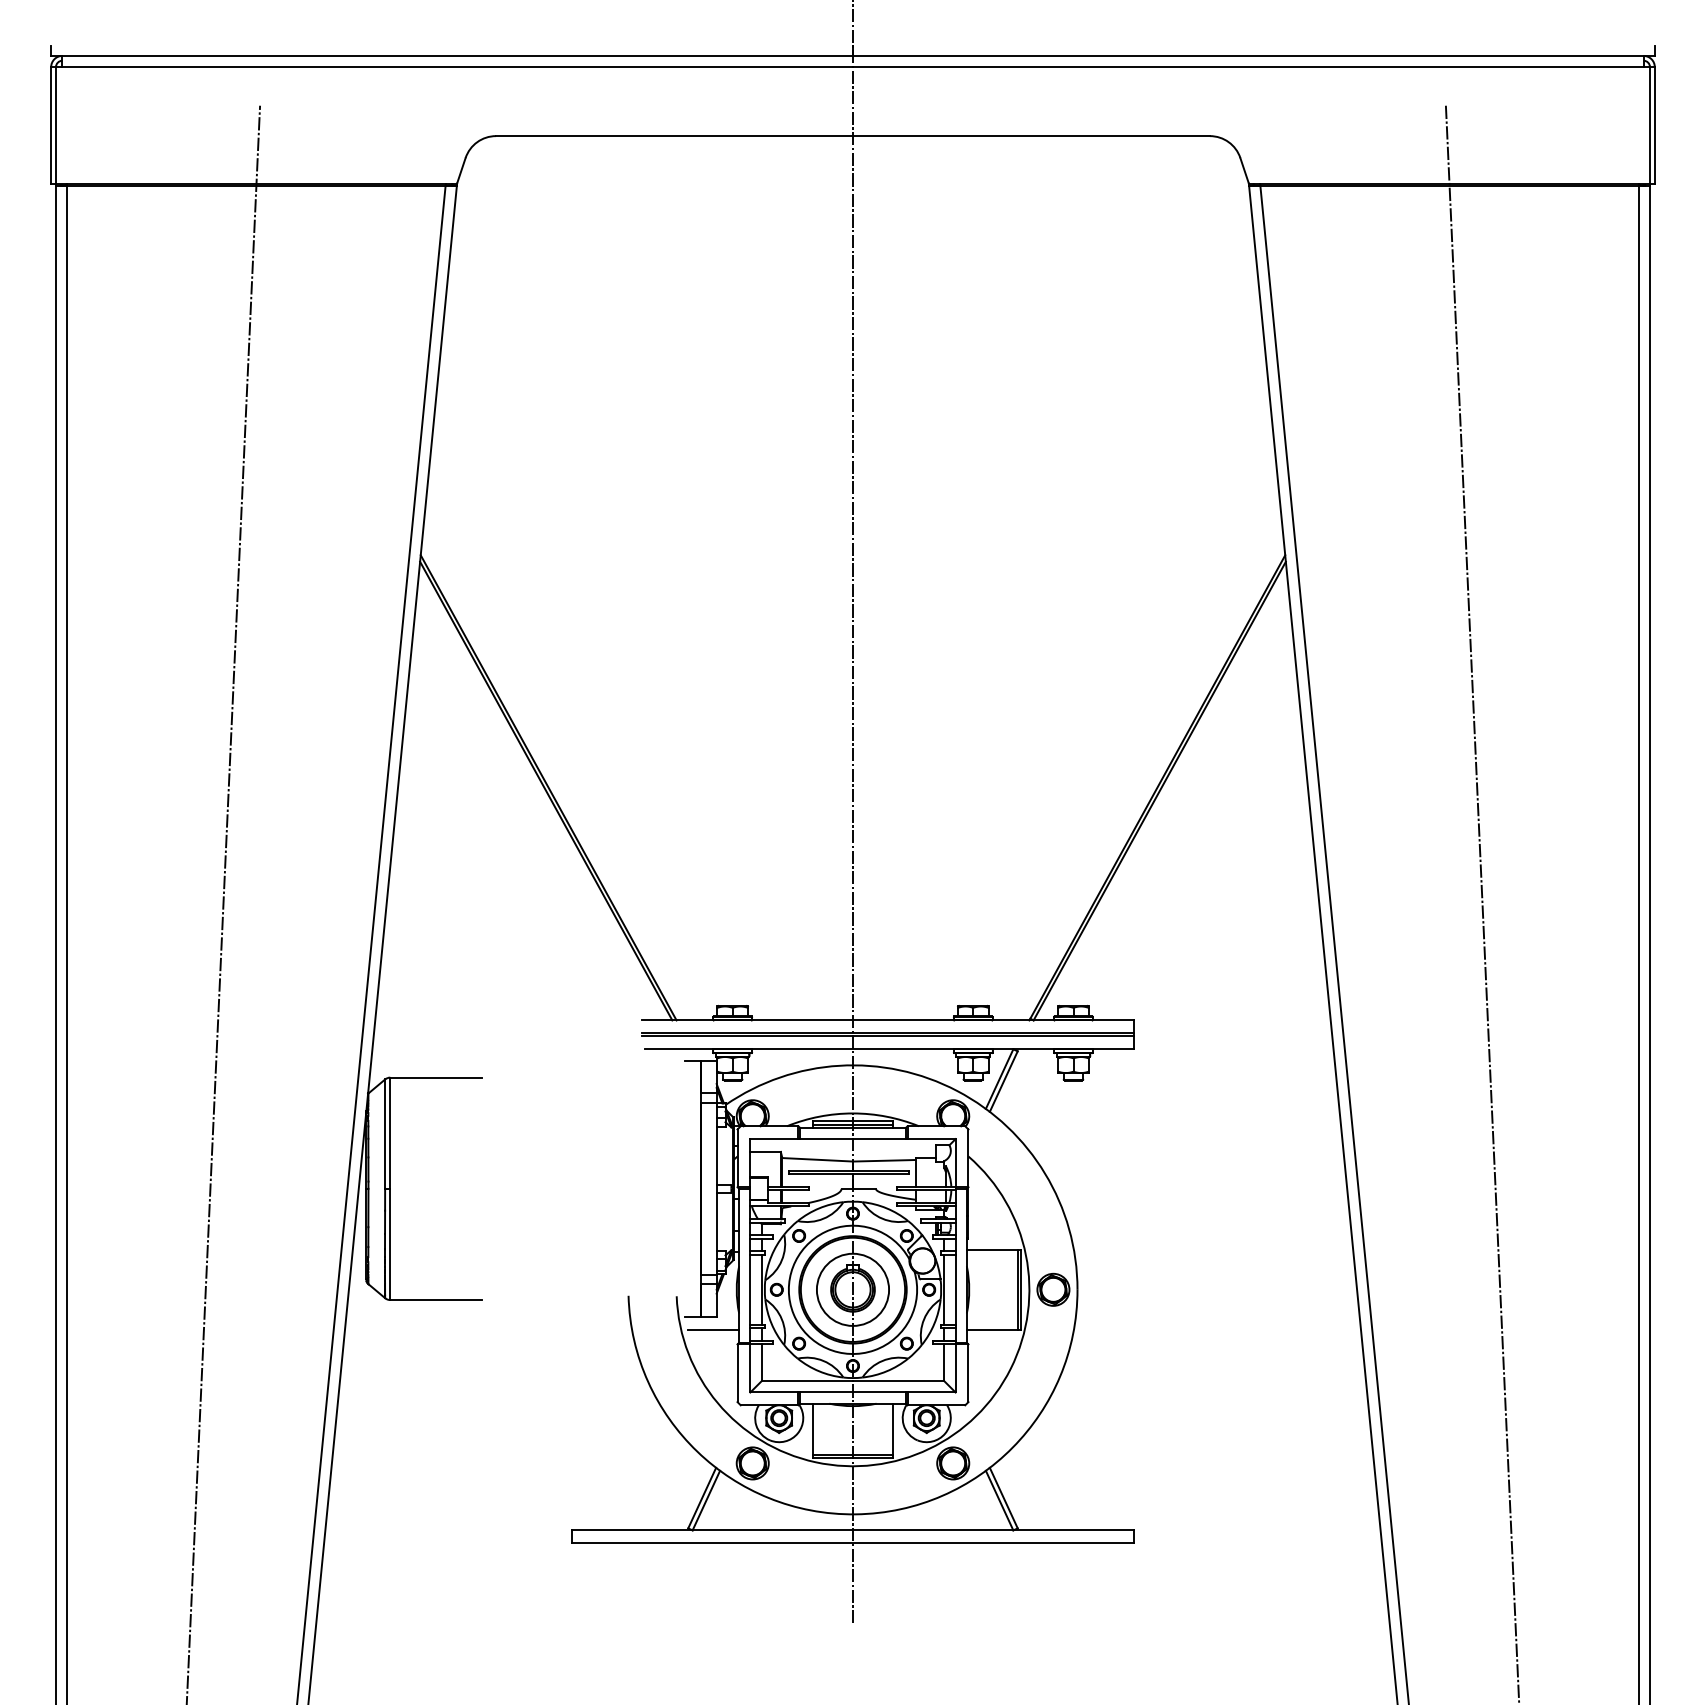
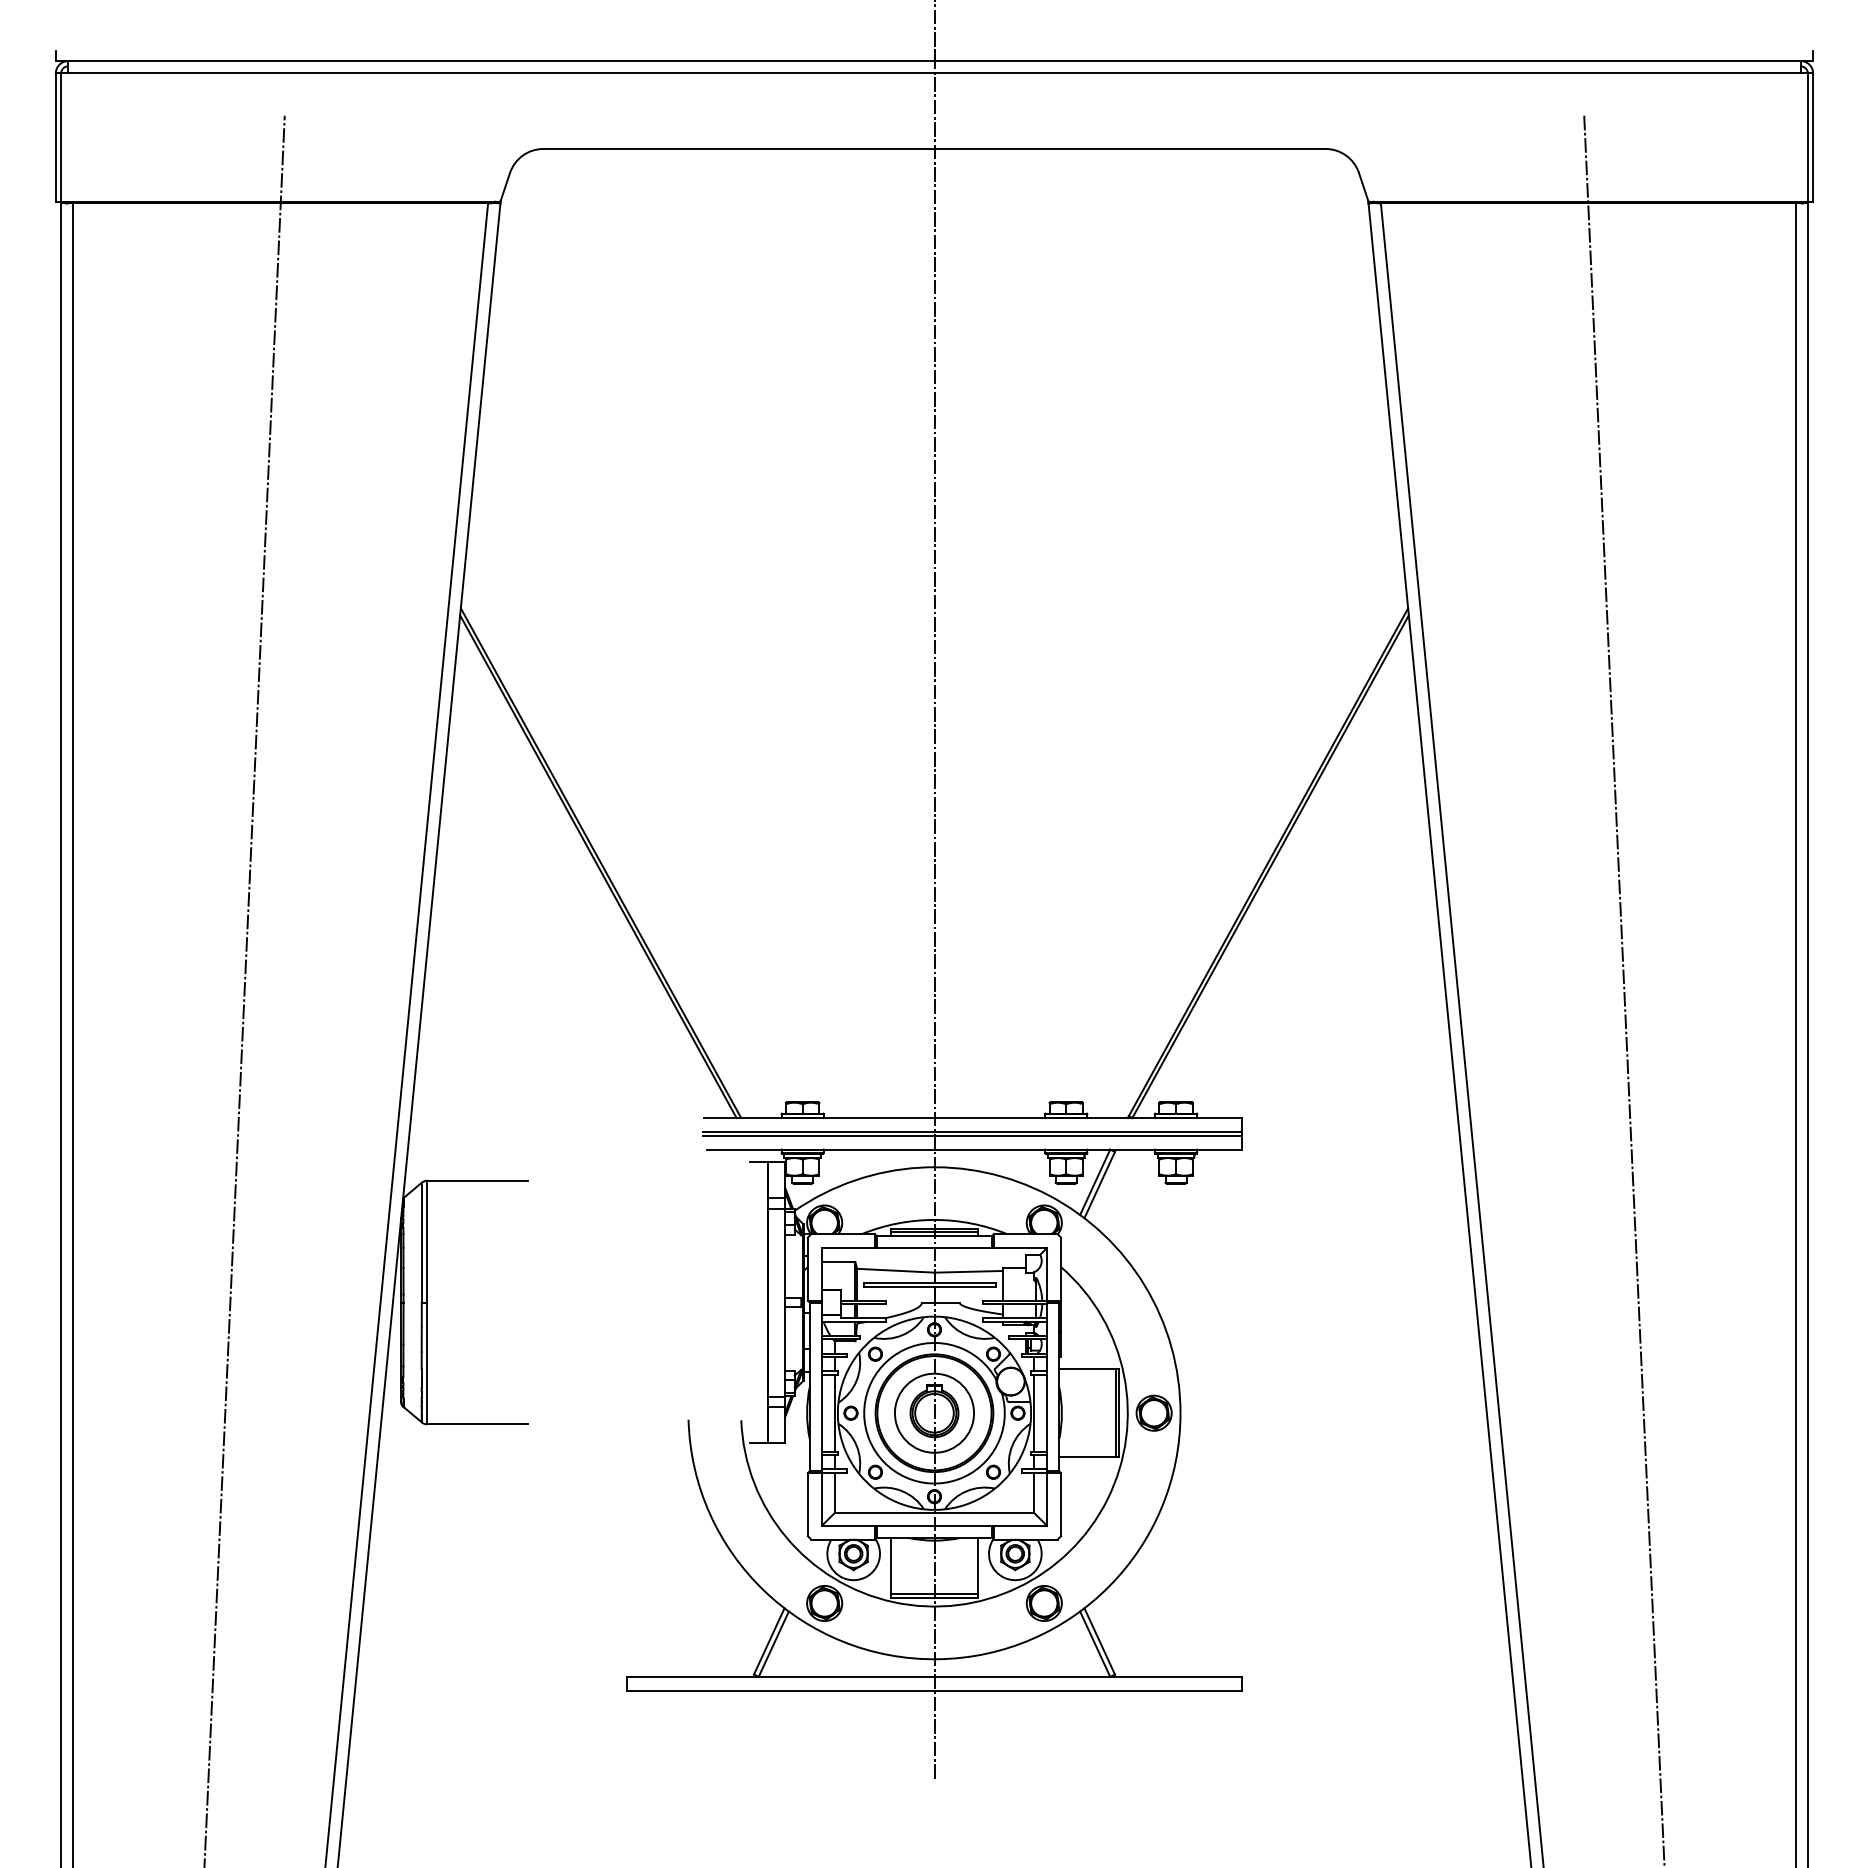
line: (713, 1329) -> (781, 1456), removed

